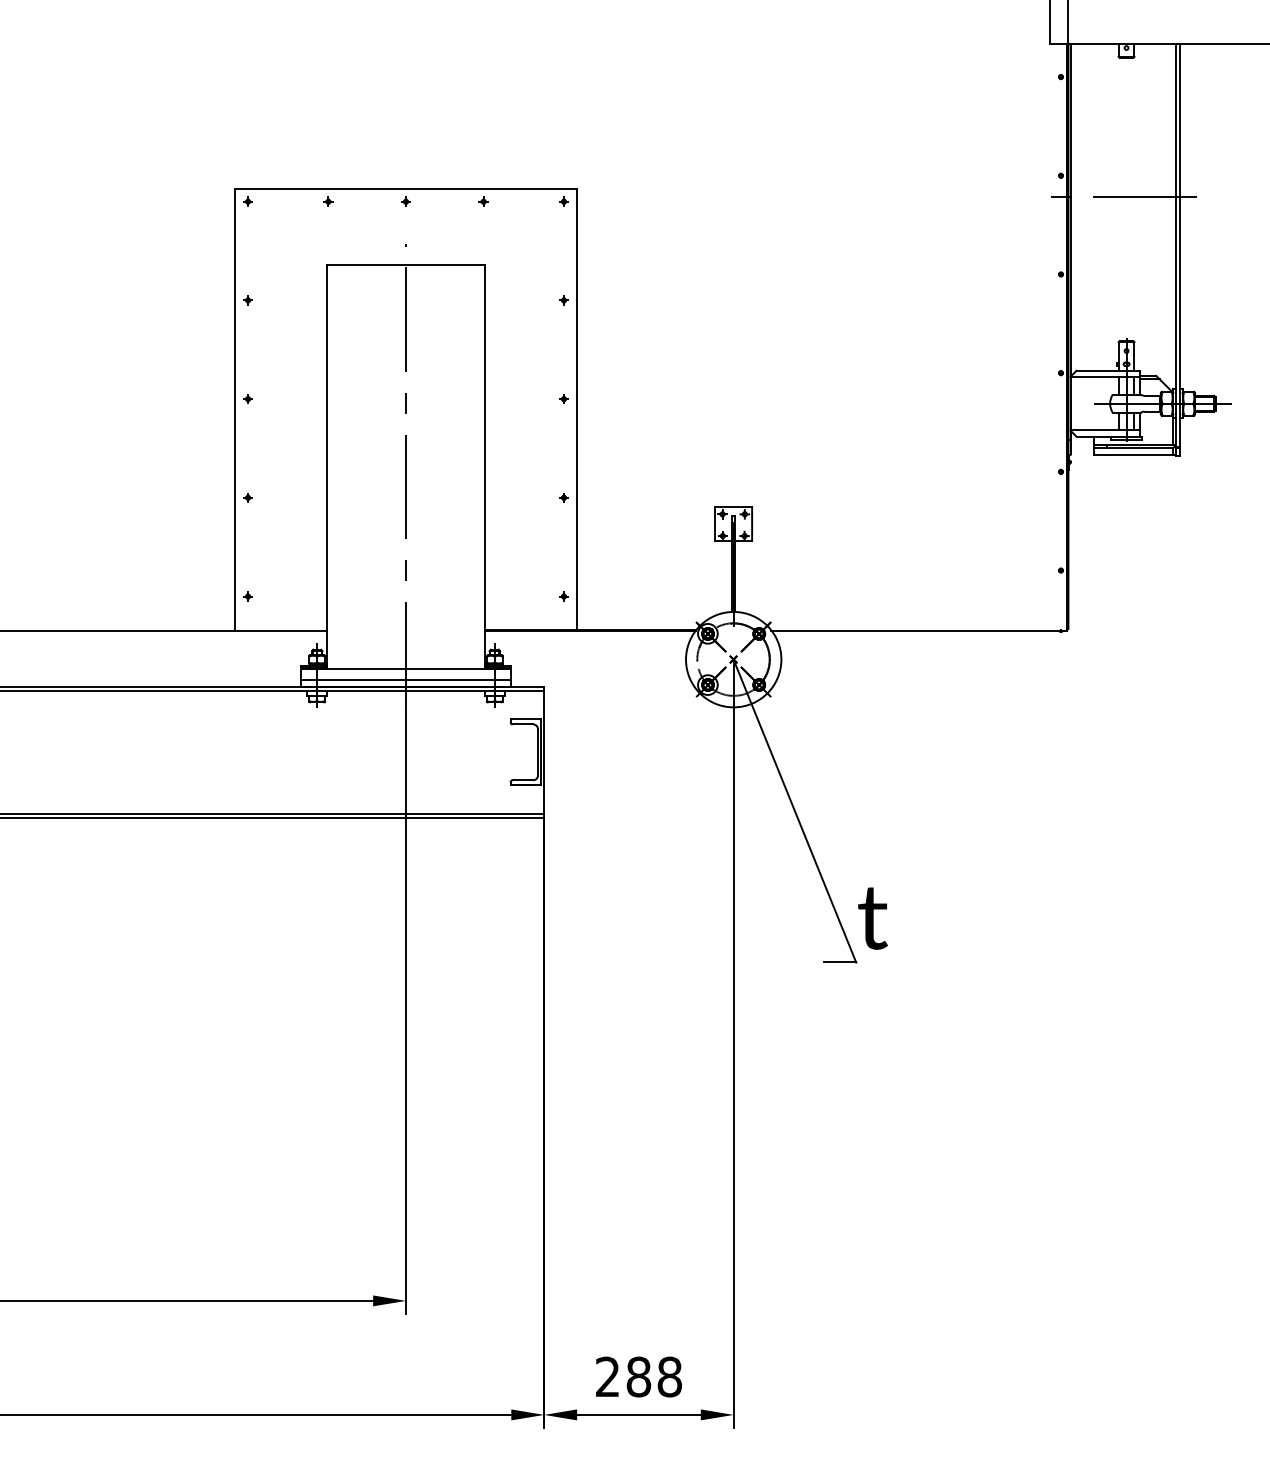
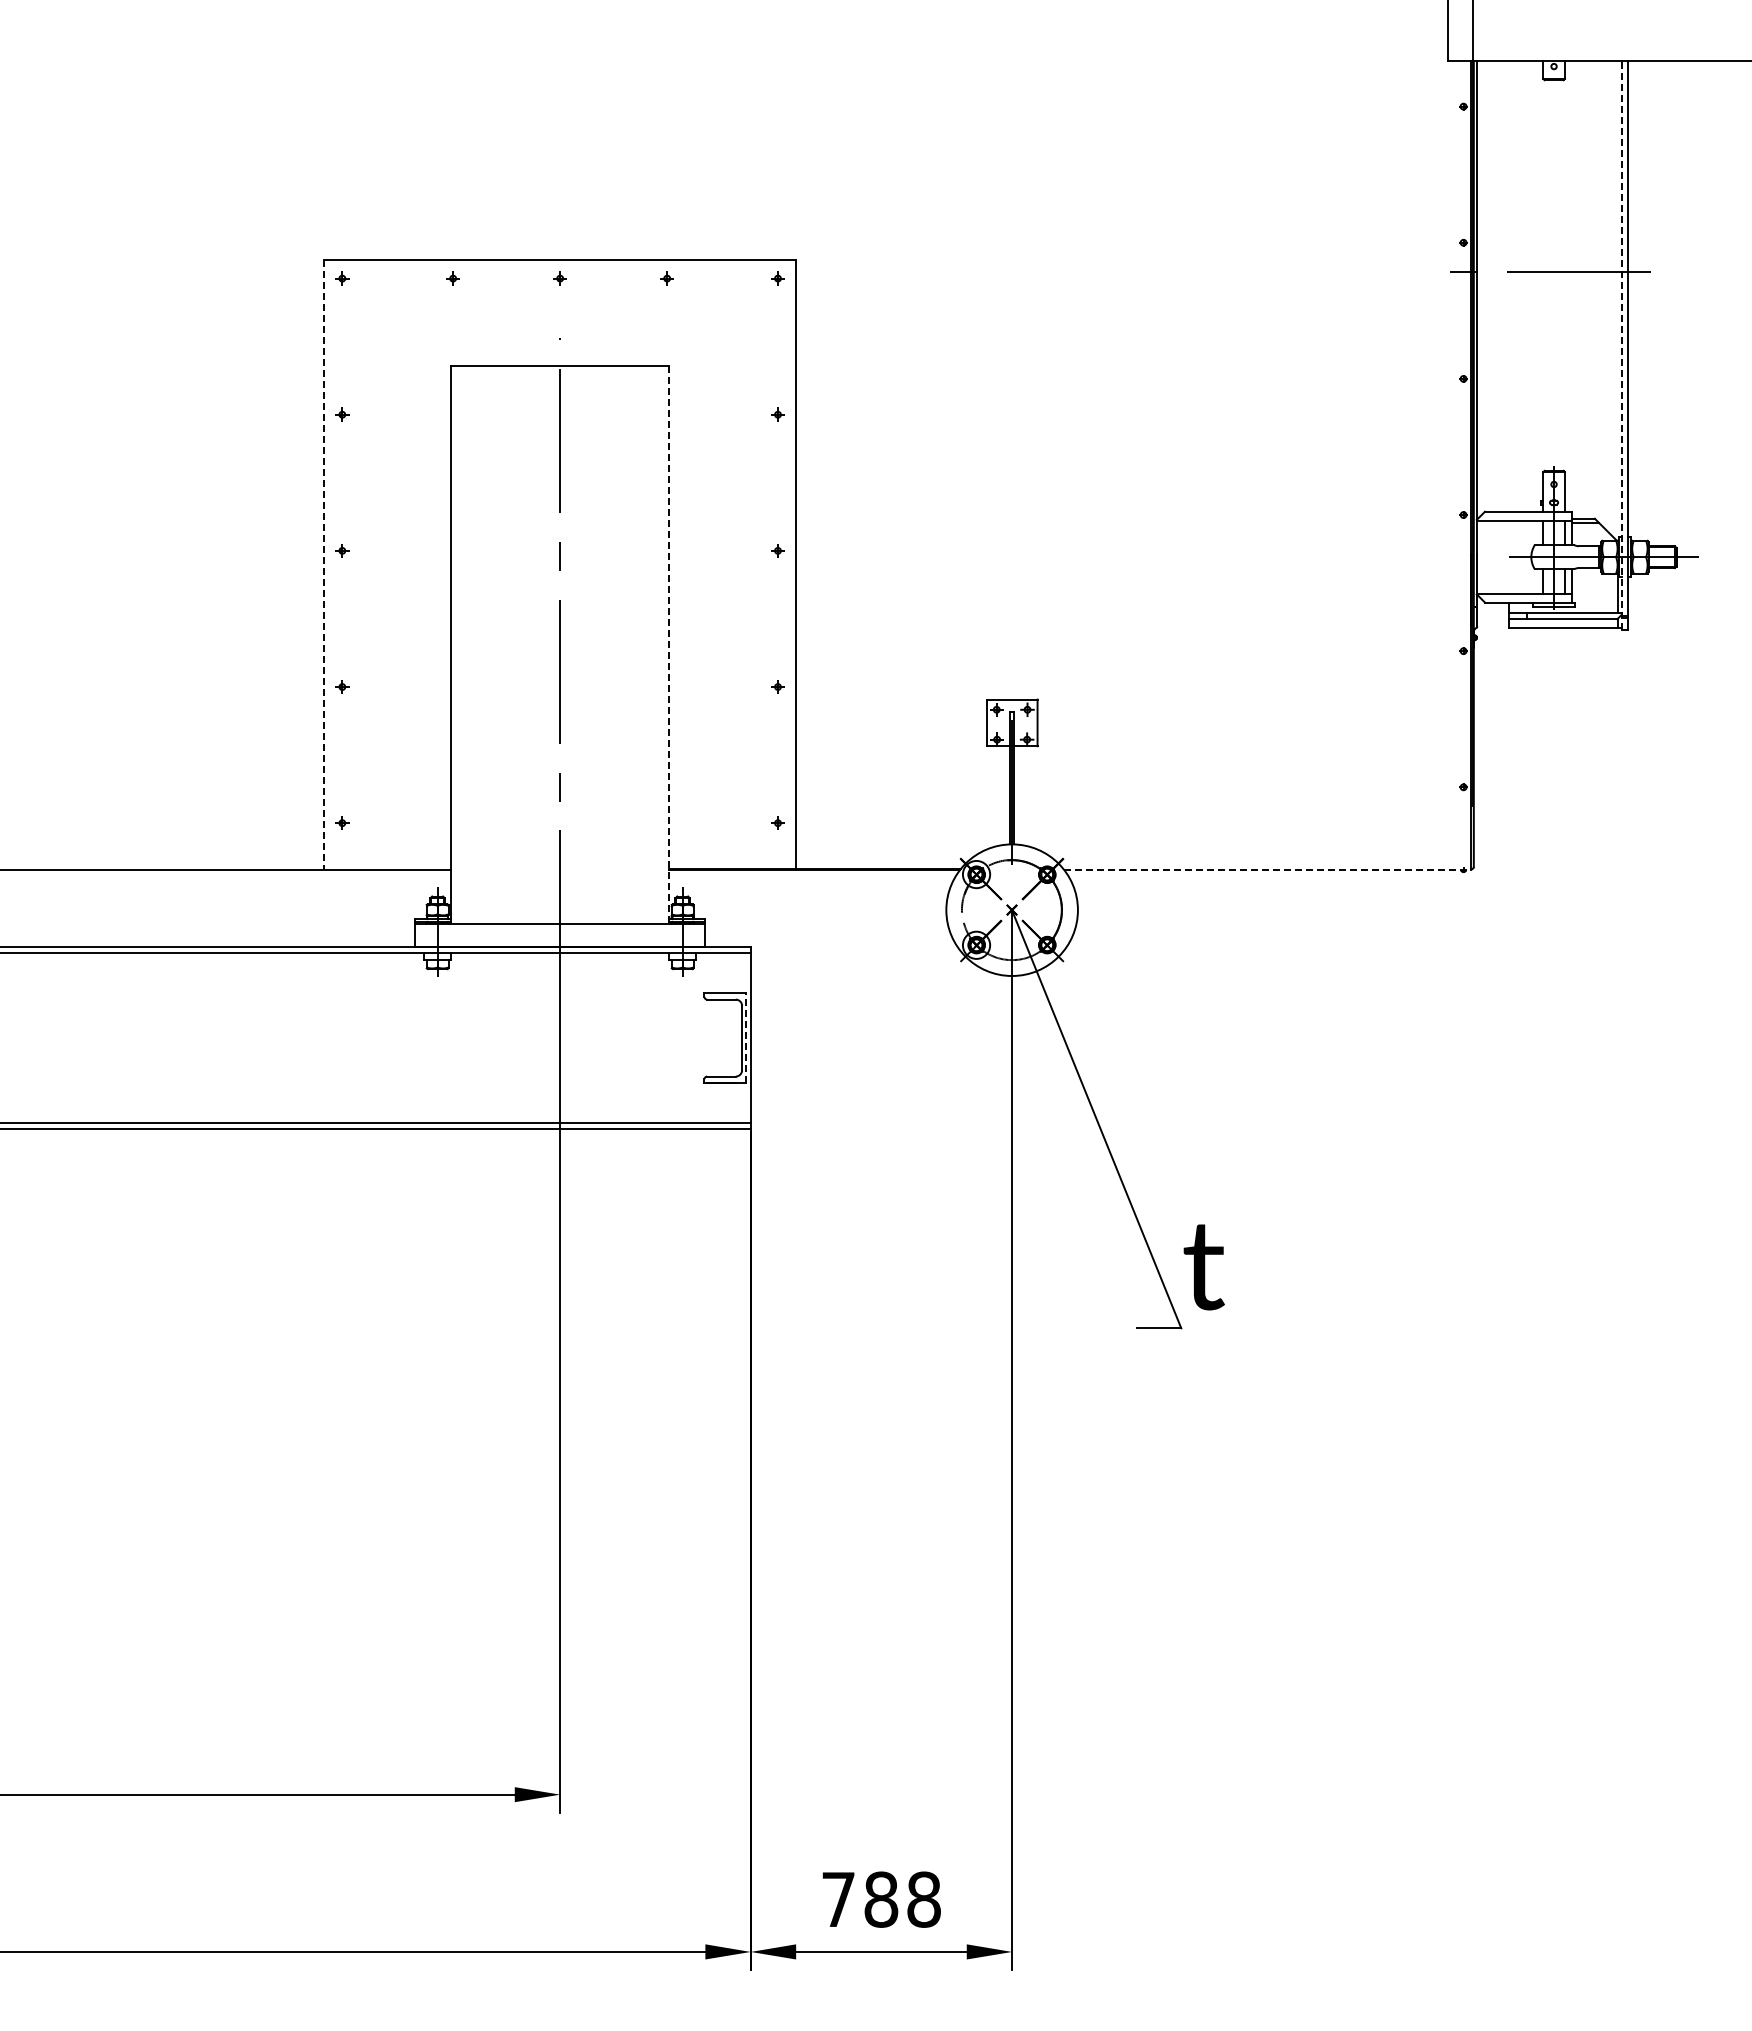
line: (1176, 249) -> (1622, 344), solid -> dashed
line: (235, 409) -> (324, 565), solid -> dashed
line: (485, 467) -> (669, 644), solid -> dashed
line: (918, 630) -> (1267, 870), solid -> dashed
line: (405, 680) -> (559, 938), removed
line: (541, 751) -> (746, 1037), solid -> dashed
text: (607, 1376) -> (838, 1898), 288 -> 788

